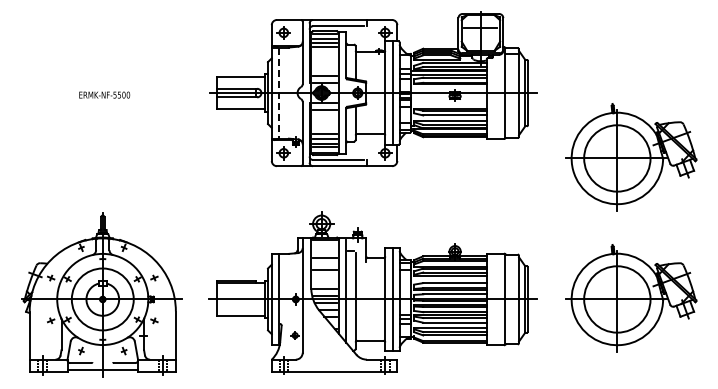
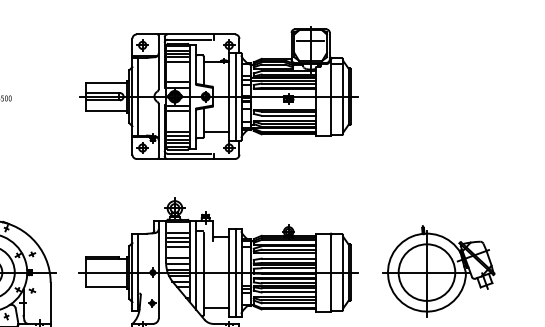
line: (325, 51) -> (178, 61), added
line: (278, 93) -> (138, 97), dashed -> solid
part: (631, 157) -> (439, 151), removed
line: (325, 253) -> (178, 233), added
line: (325, 263) -> (178, 241), added
line: (325, 282) -> (178, 258), added

